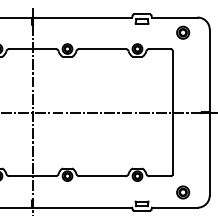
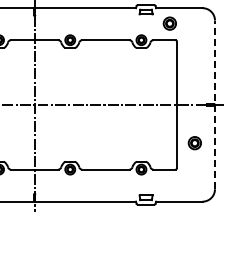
part: (182, 32) -> (169, 23), moved
line: (209, 112) -> (214, 104), solid -> dashed
part: (182, 192) -> (194, 143), moved

